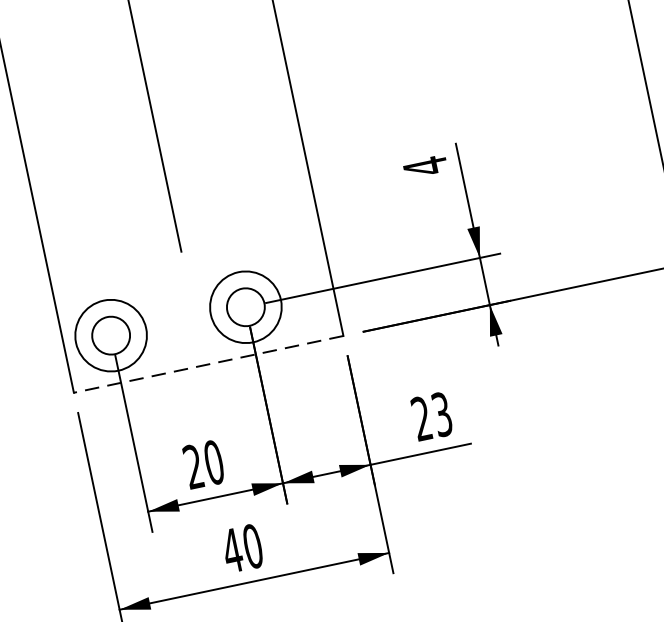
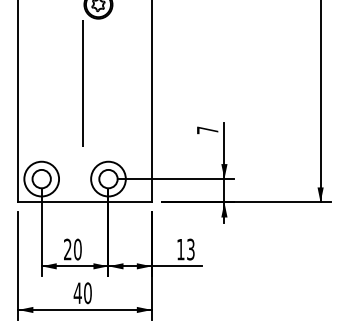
text: (425, 167) -> (207, 130), 4 -> 7
line: (209, 364) -> (85, 202), dashed -> solid
text: (421, 418) -> (180, 249), 23 -> 13

